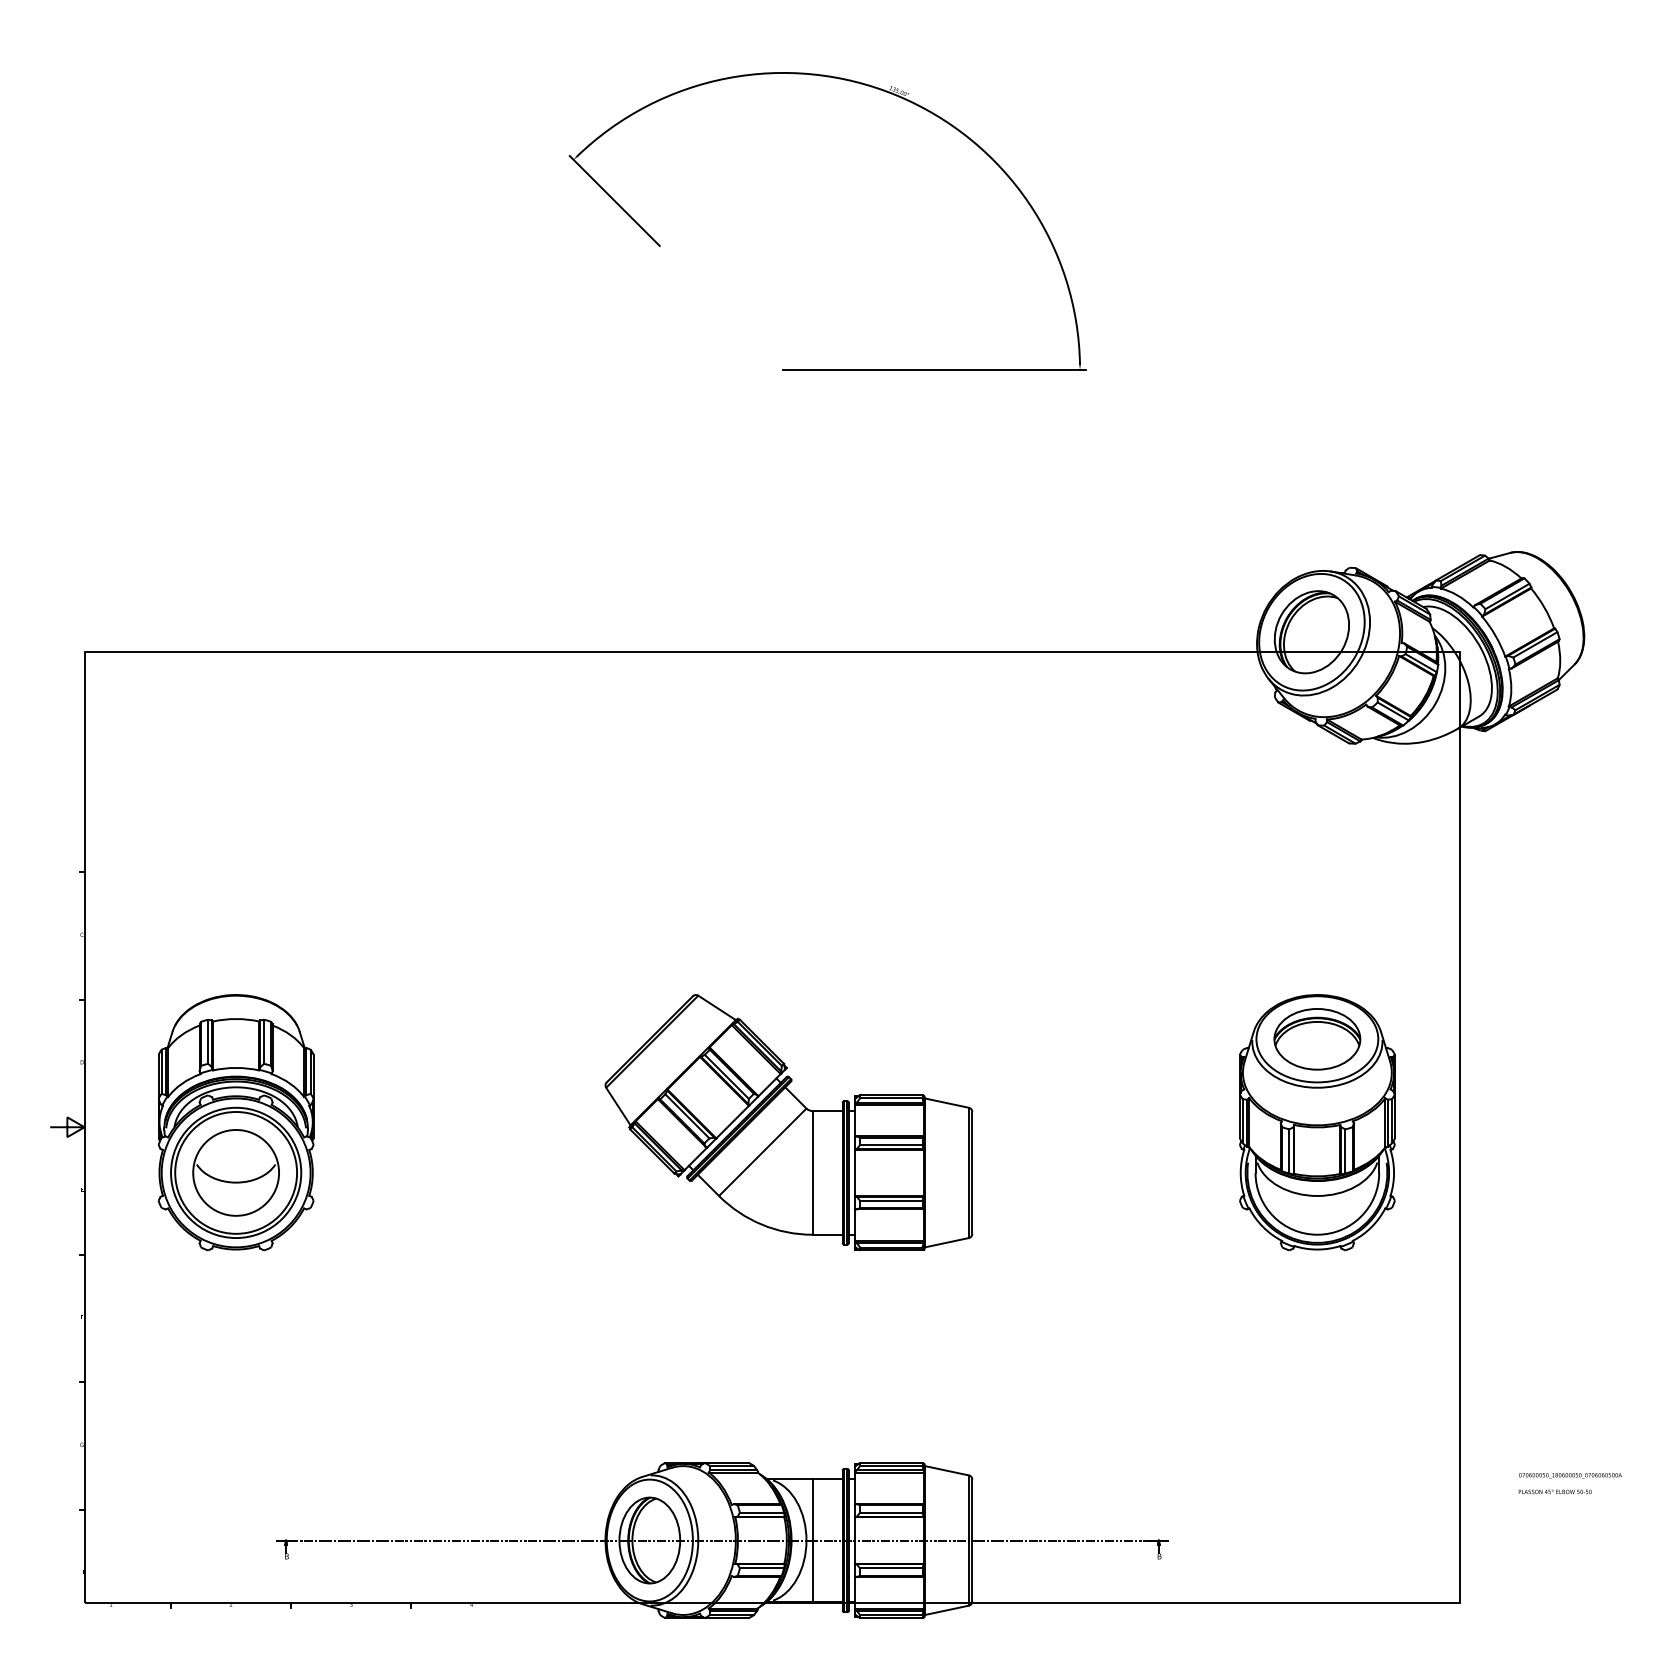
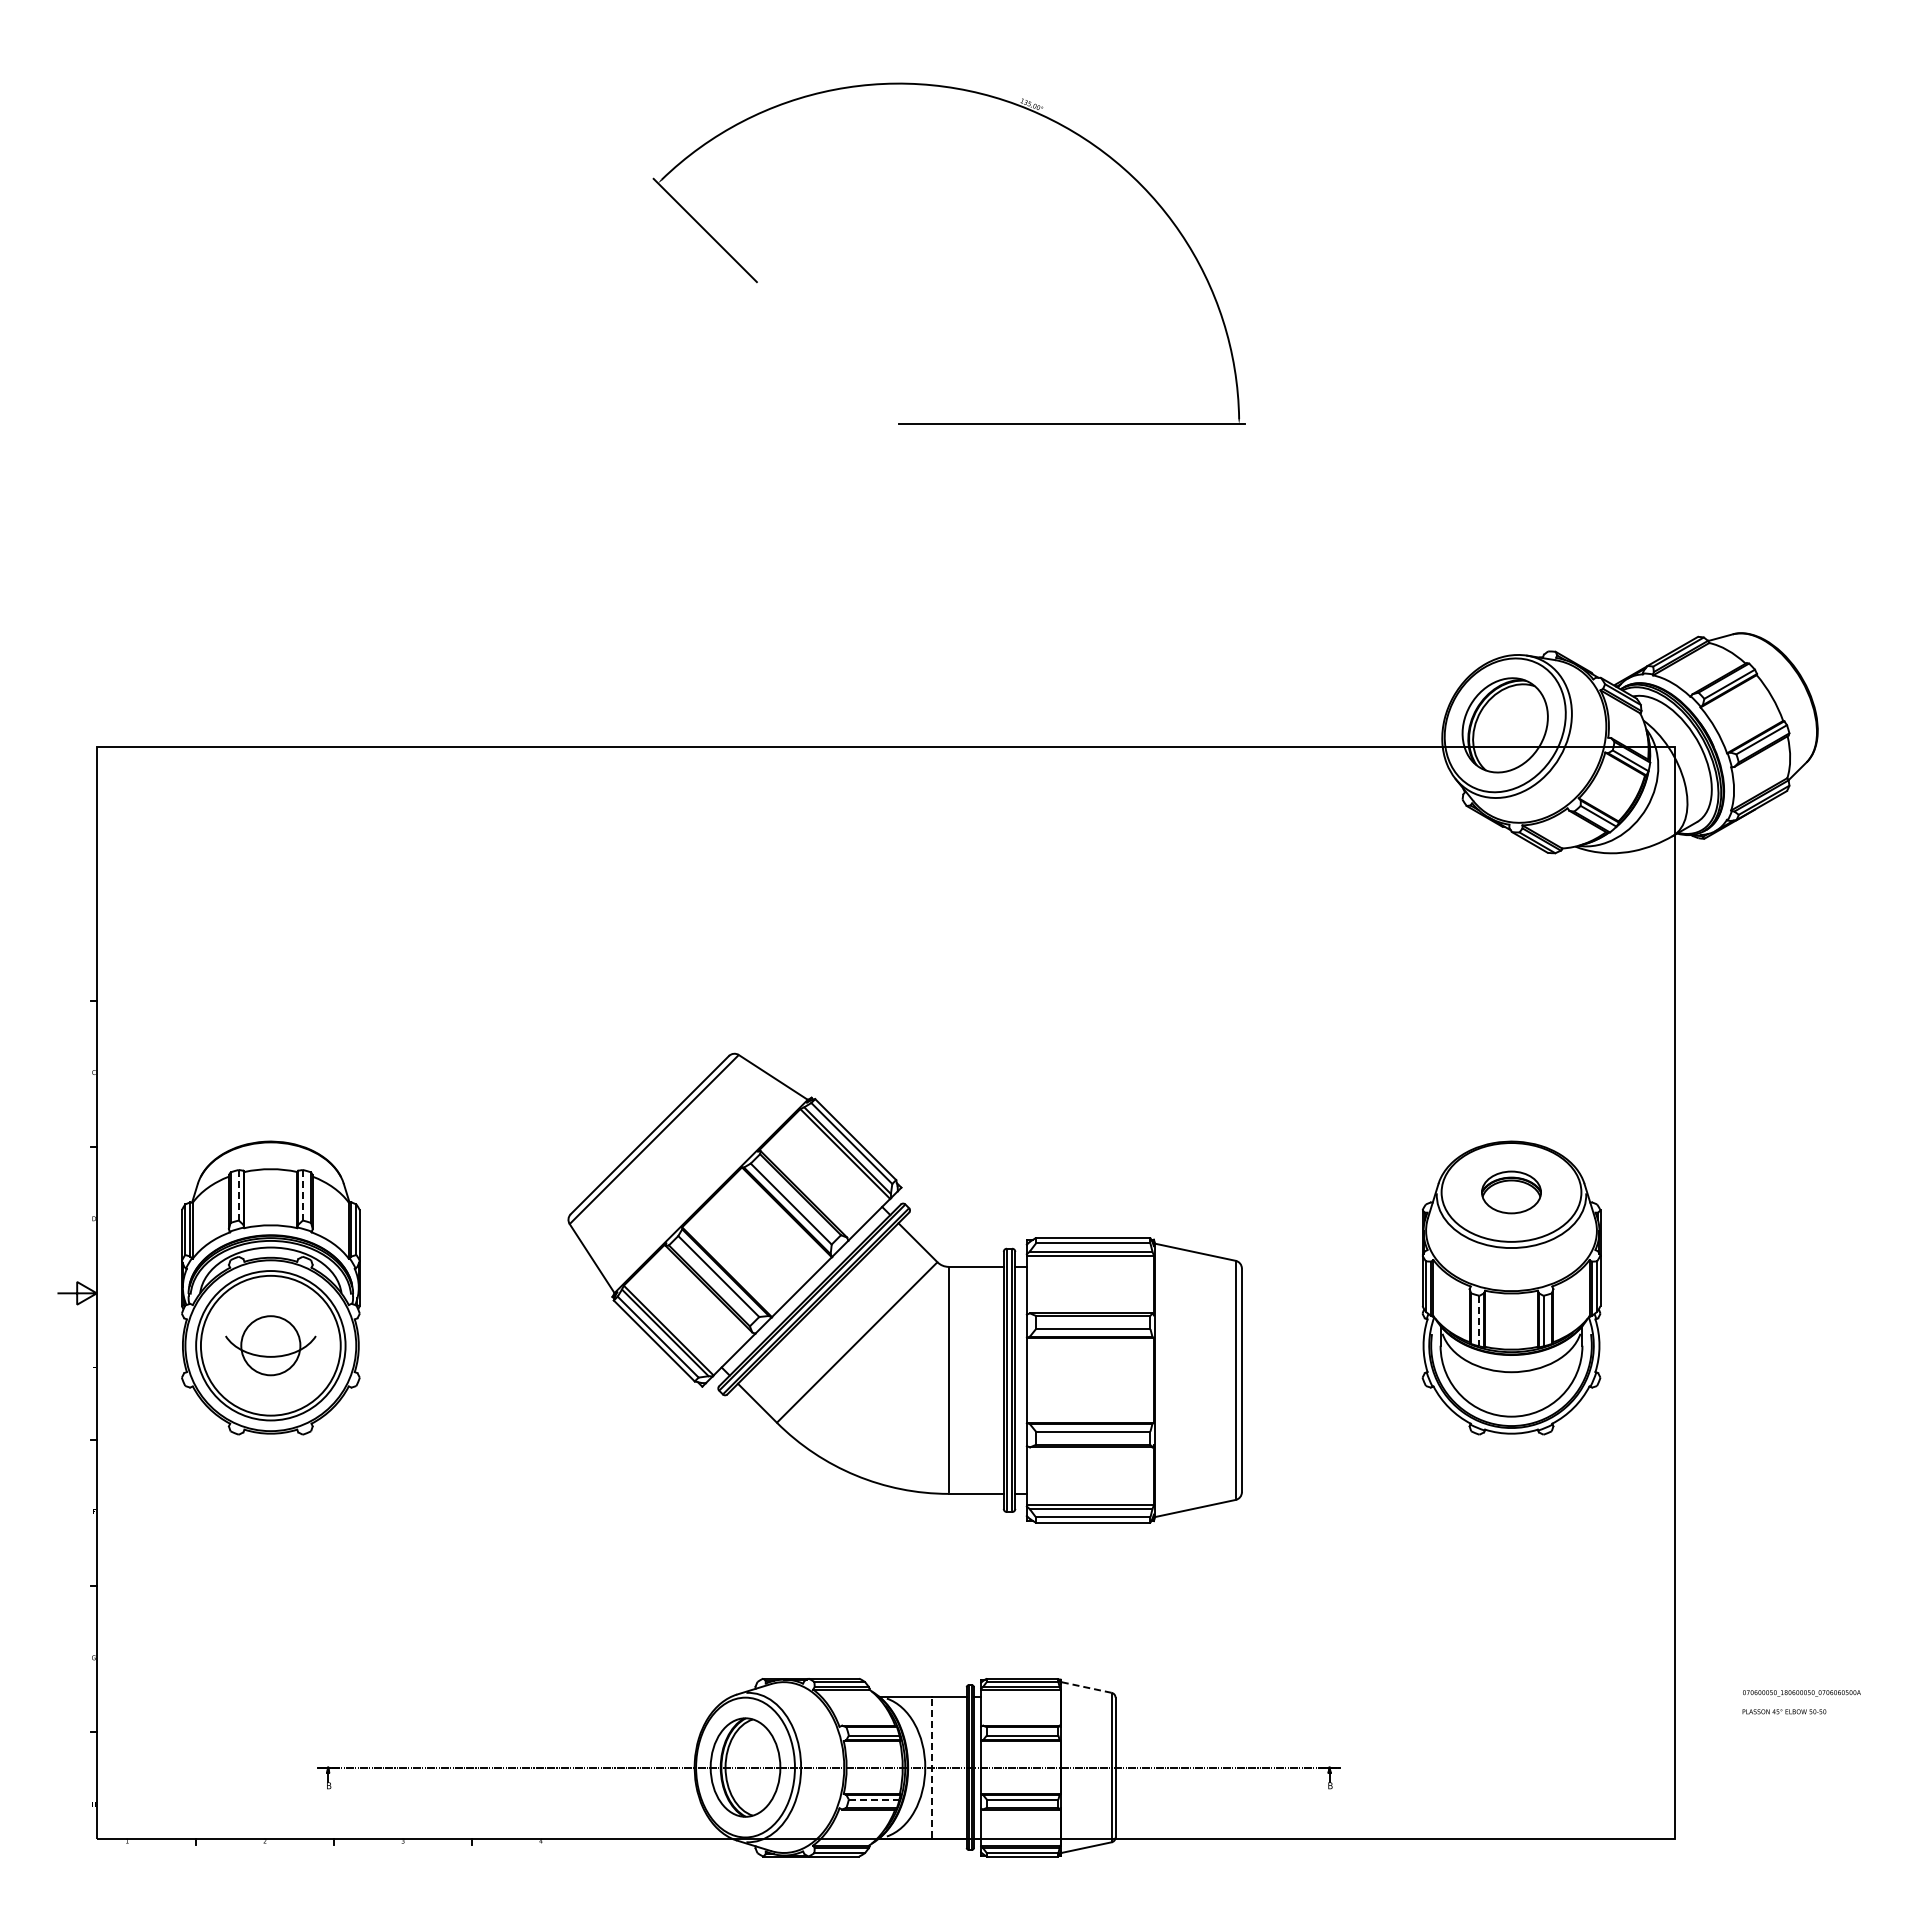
part: (1317, 1039) -> (1511, 1192), size x0.6
line: (207, 1041) -> (238, 1195), solid -> dashed
line: (263, 1041) -> (302, 1194), solid -> dashed
part: (788, 1122) -> (904, 1287), size x1.6
line: (1289, 1151) -> (1479, 1321), solid -> dashed
circle: (235, 1172) -> (270, 1345), size x0.6
line: (946, 1470) -> (1086, 1687), solid -> dashed
line: (812, 1540) -> (932, 1767), solid -> dashed
line: (762, 1568) -> (874, 1799), solid -> dashed

